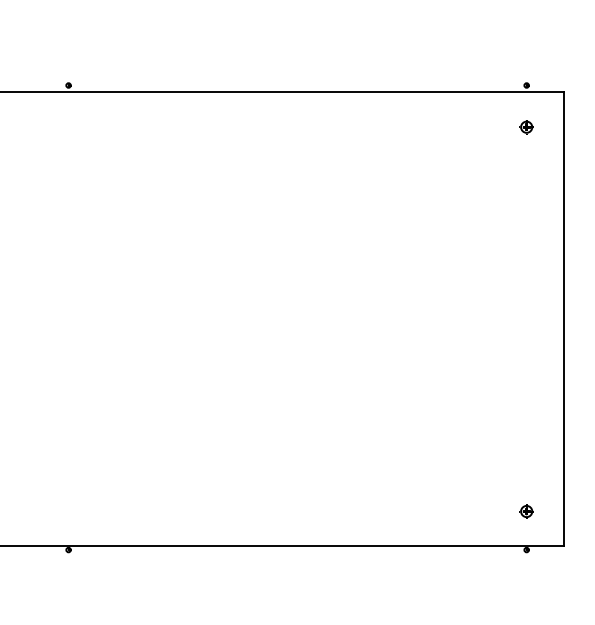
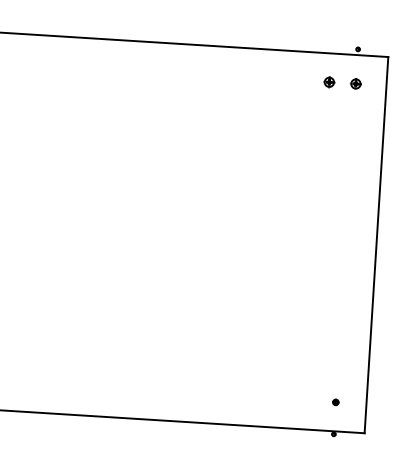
part: (494, 127) -> (329, 82), added
part: (526, 511) -> (335, 402), size x0.6

